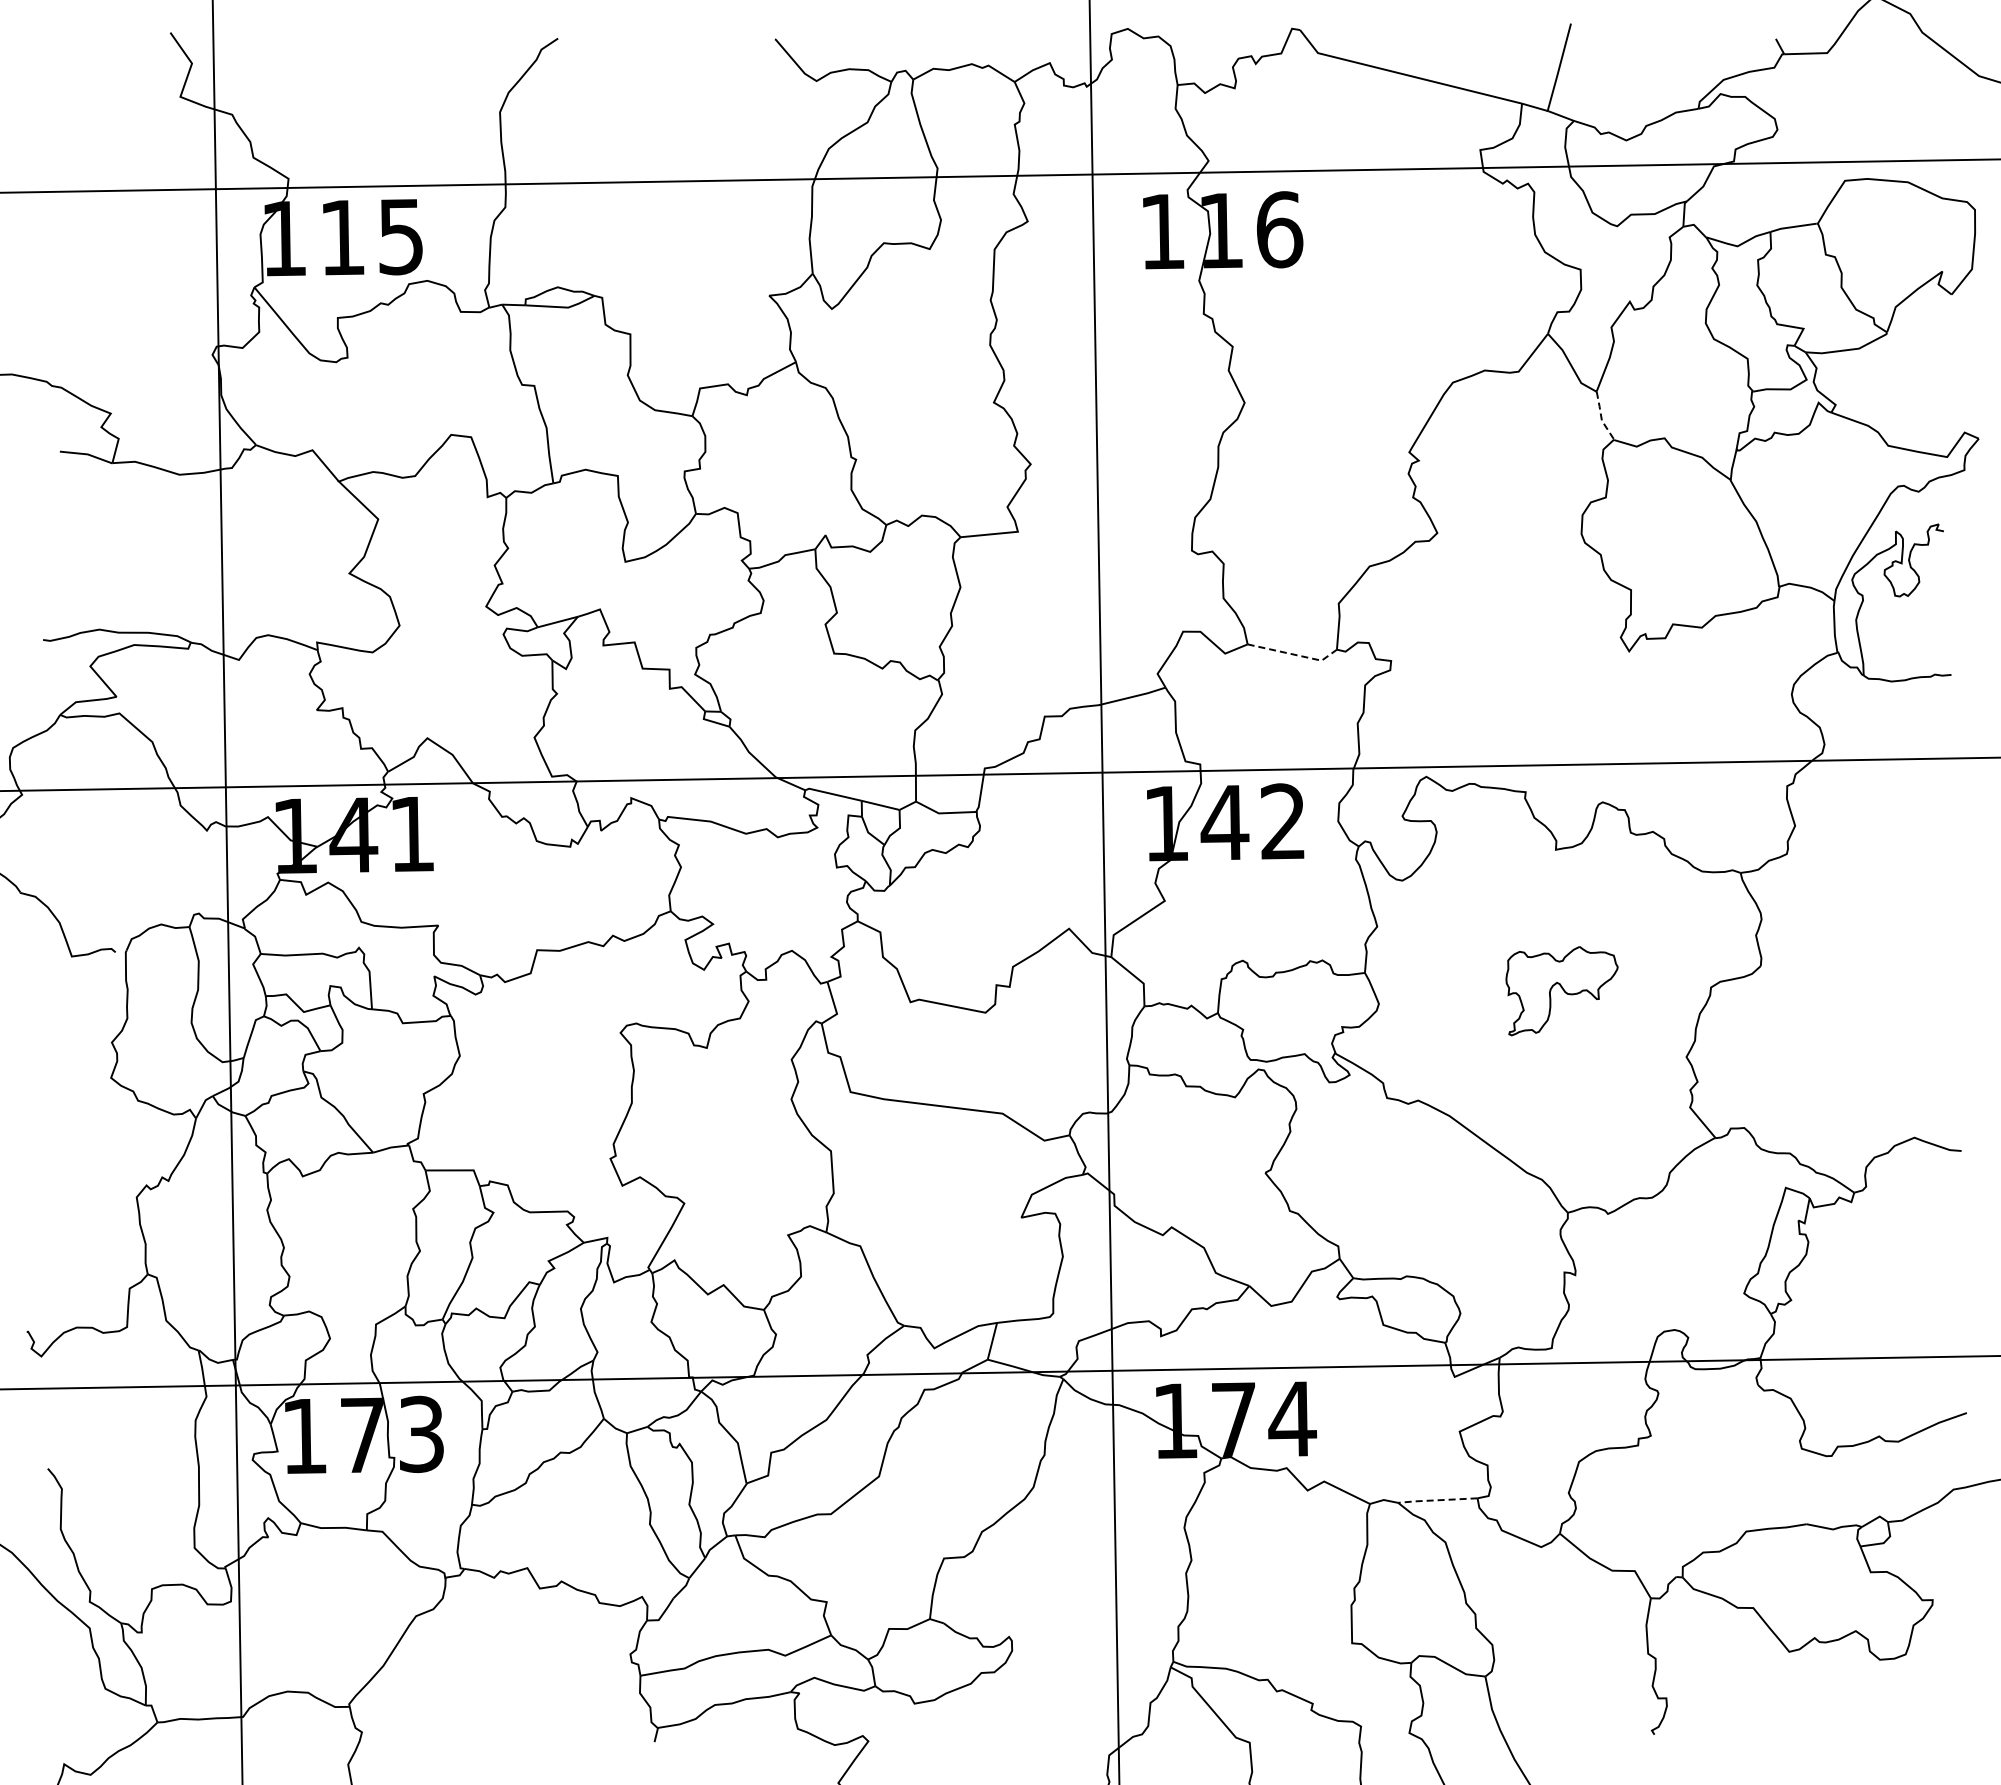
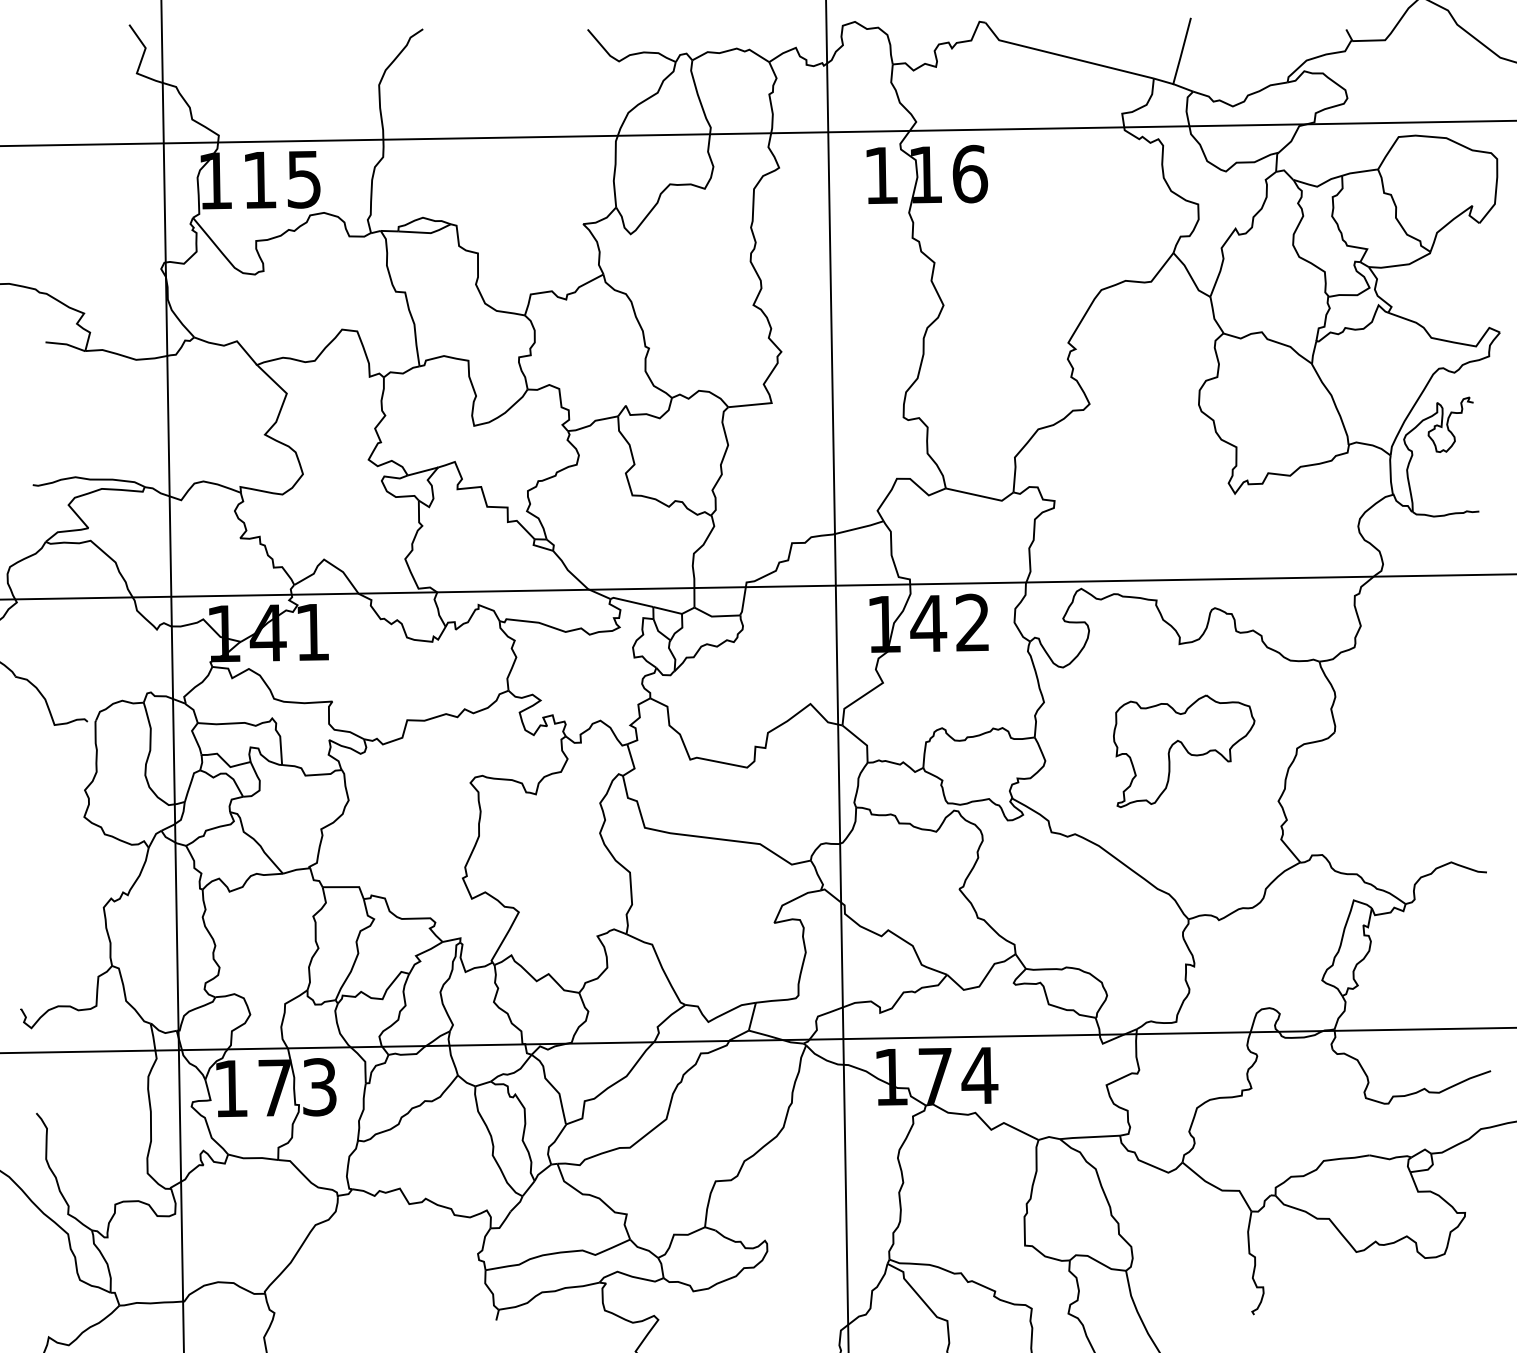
line: (1601, 417) -> (1214, 316), dashed -> solid
line: (1294, 654) -> (981, 496), dashed -> solid
part: (1561, 990) -> (1183, 750), size x1.67
line: (1437, 1500) -> (1089, 1137), dashed -> solid

